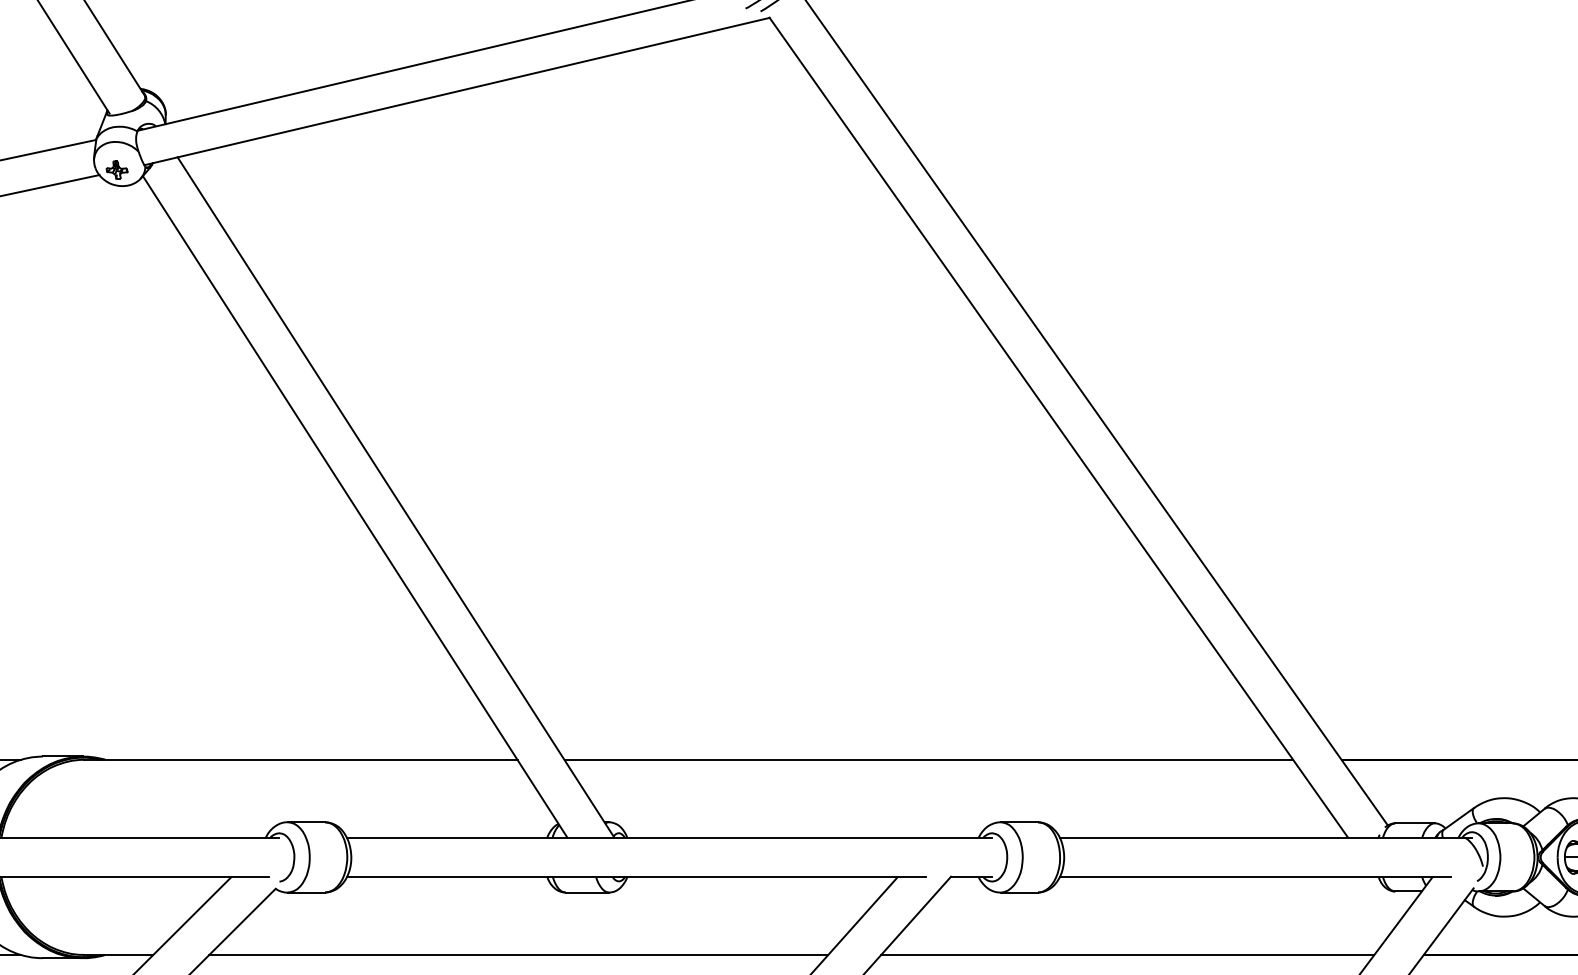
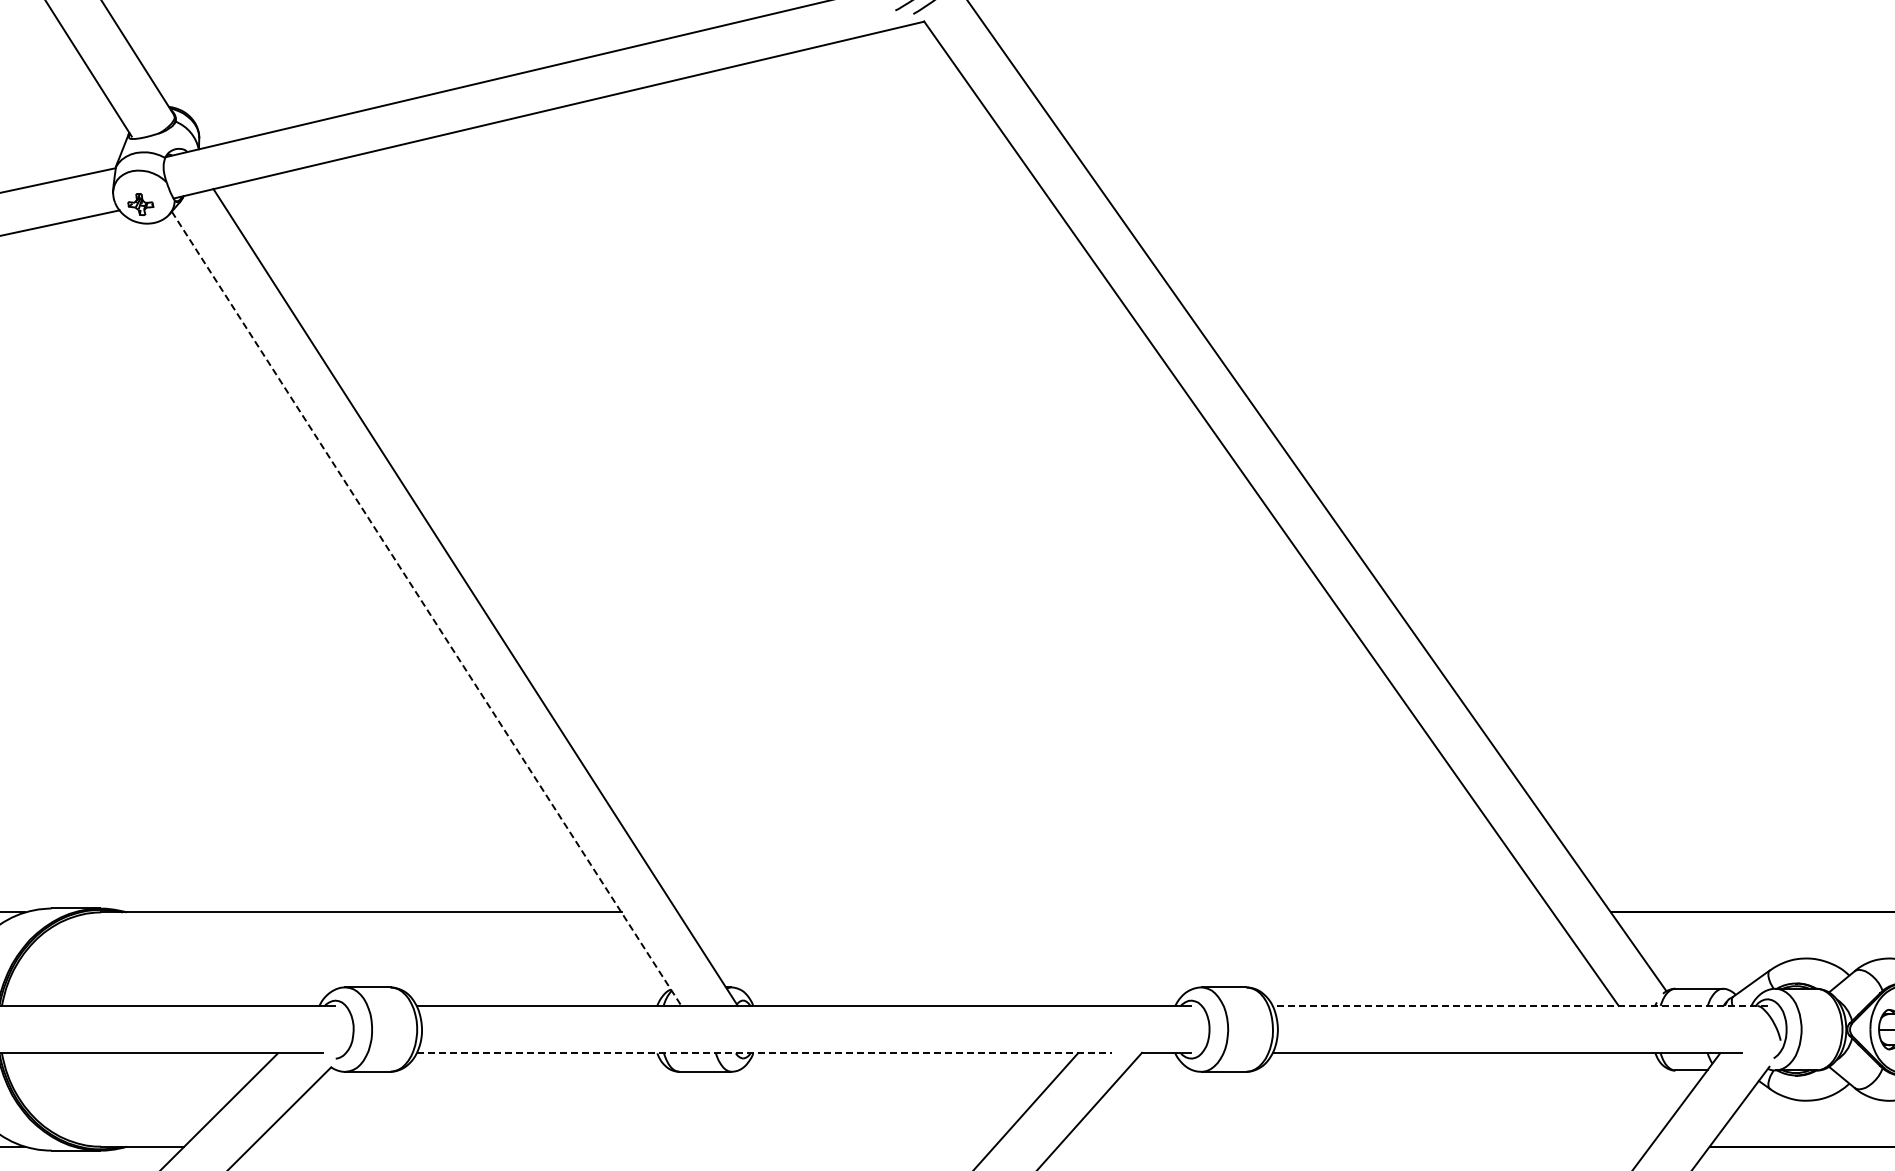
line: (355, 506) -> (426, 608), solid -> dashed
line: (928, 759) -> (1115, 912), removed
line: (1265, 837) -> (1519, 1005), solid -> dashed
line: (636, 877) -> (764, 1053), solid -> dashed
line: (518, 954) -> (622, 1146), removed
line: (1127, 954) -> (1354, 1146), removed

